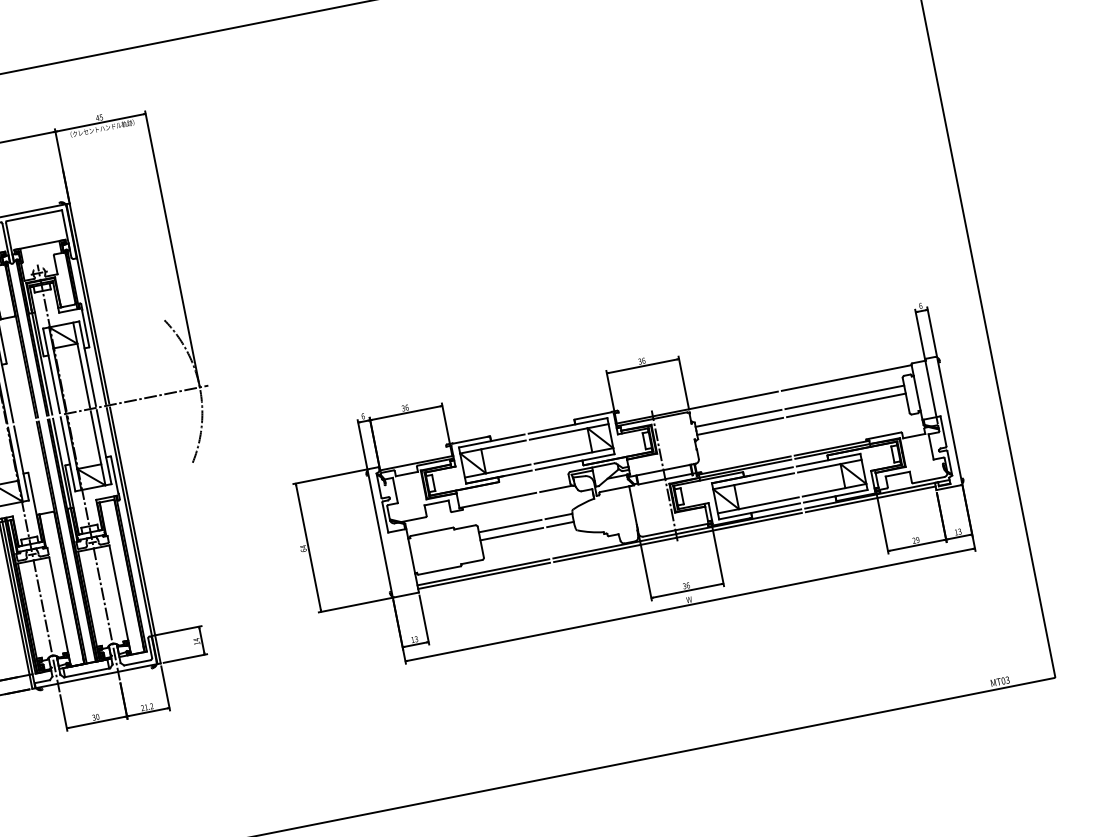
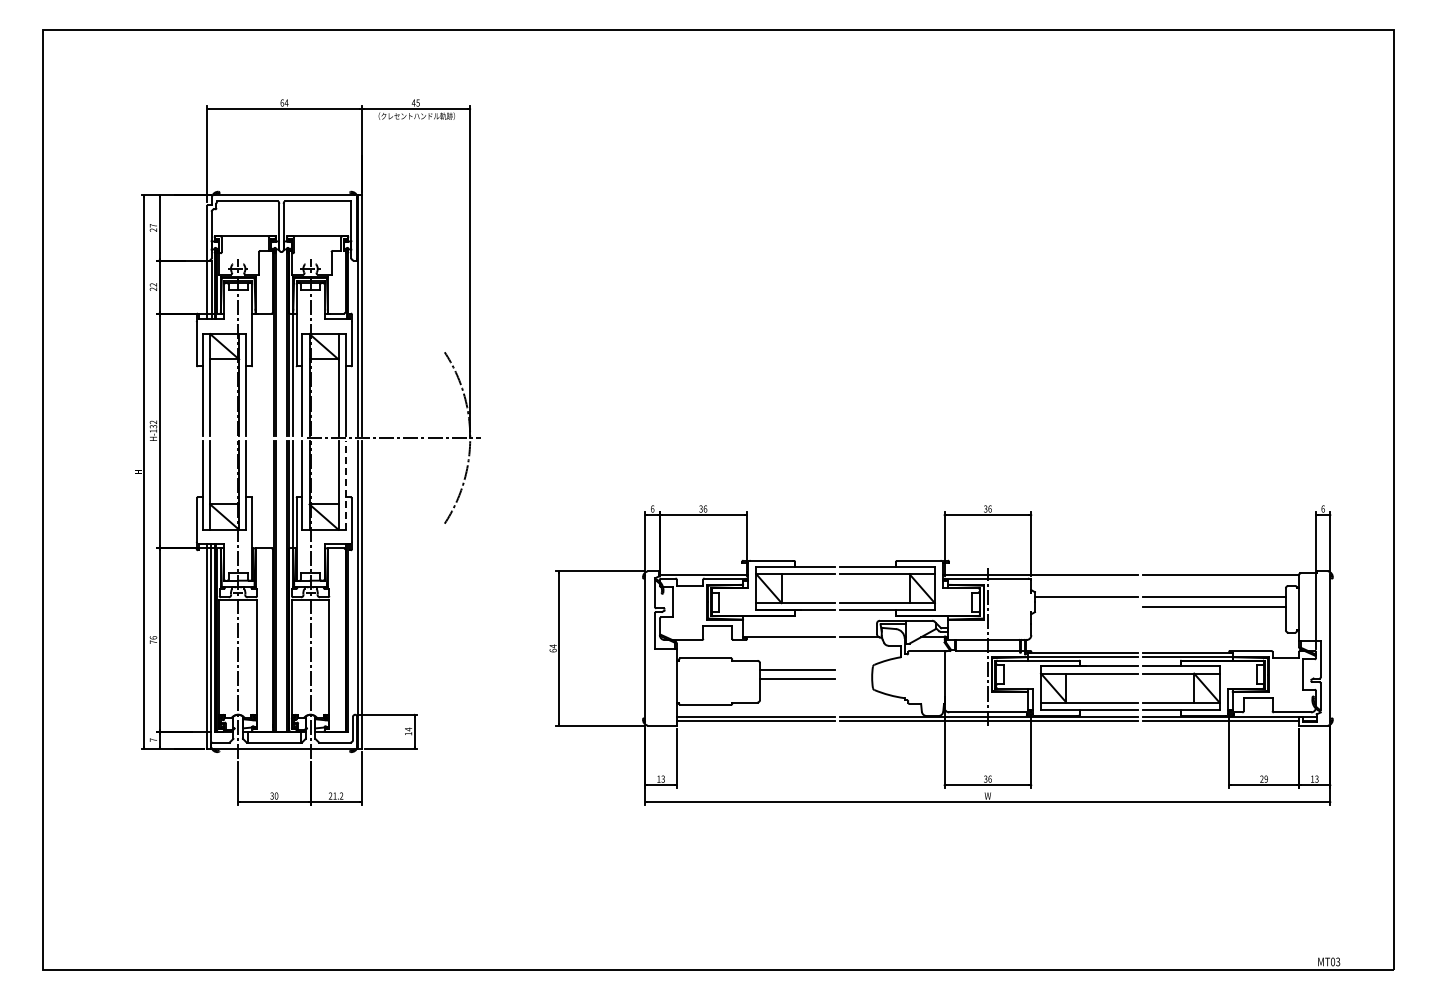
line: (740, 426) -> (1086, 607), removed
line: (103, 447) -> (345, 485), solid -> dashed
line: (559, 516) -> (856, 669), removed
line: (560, 524) -> (856, 679), removed

